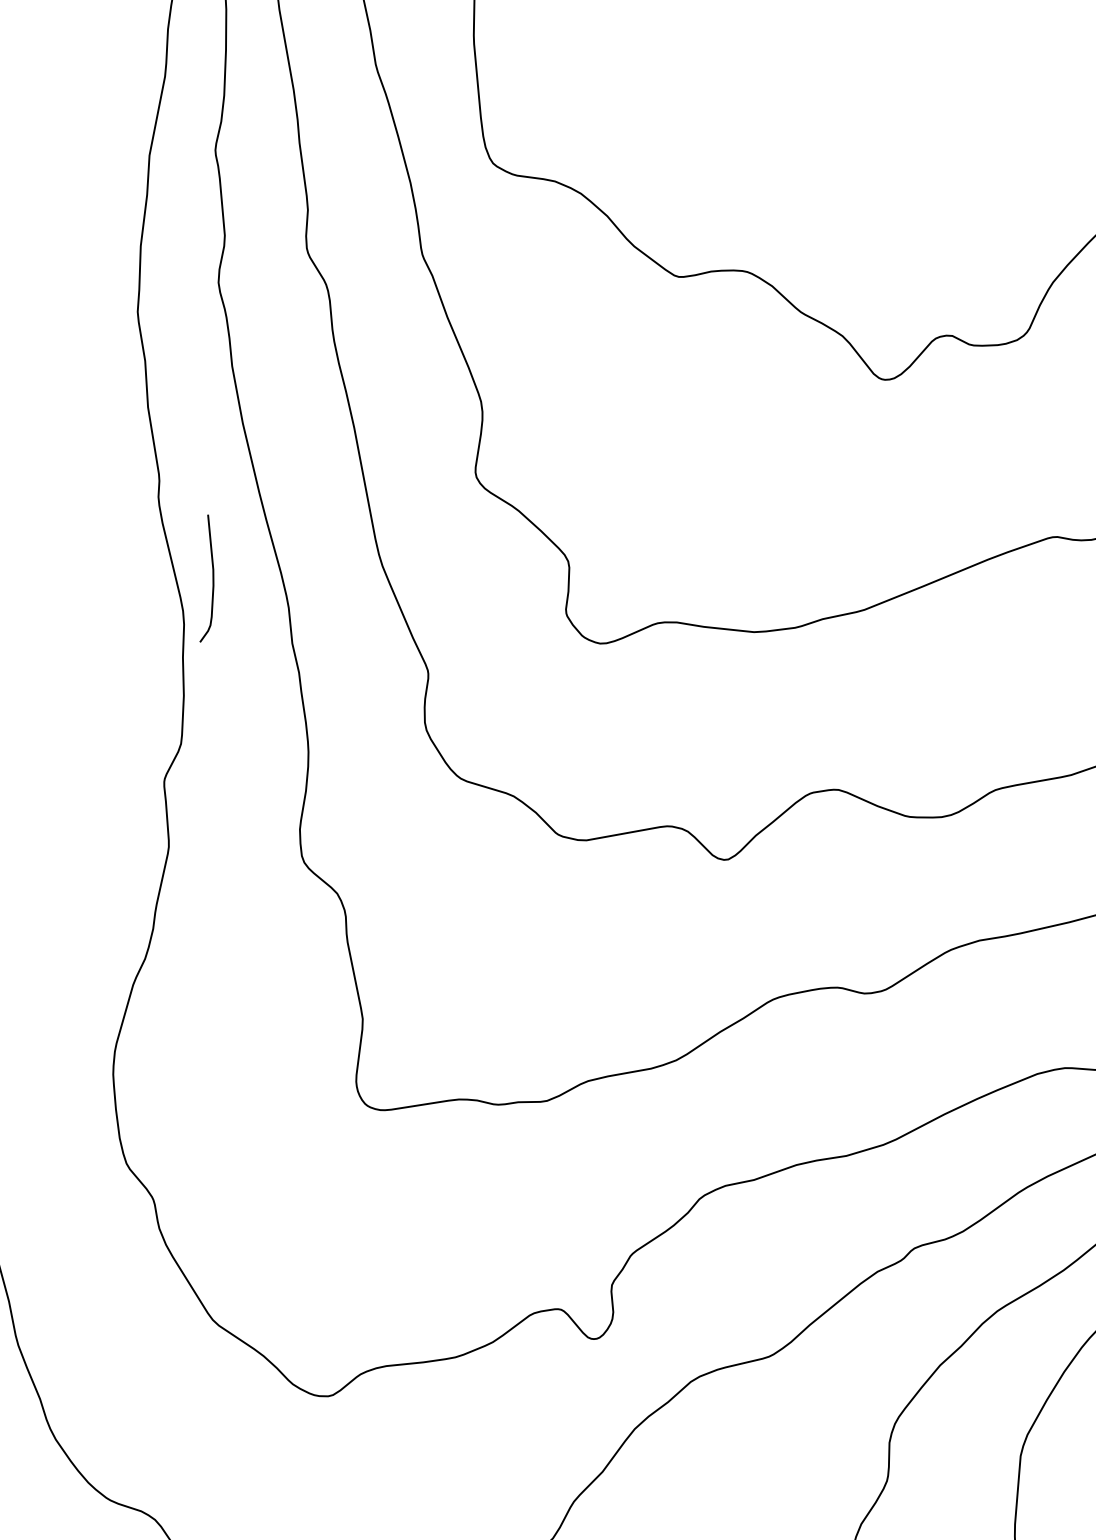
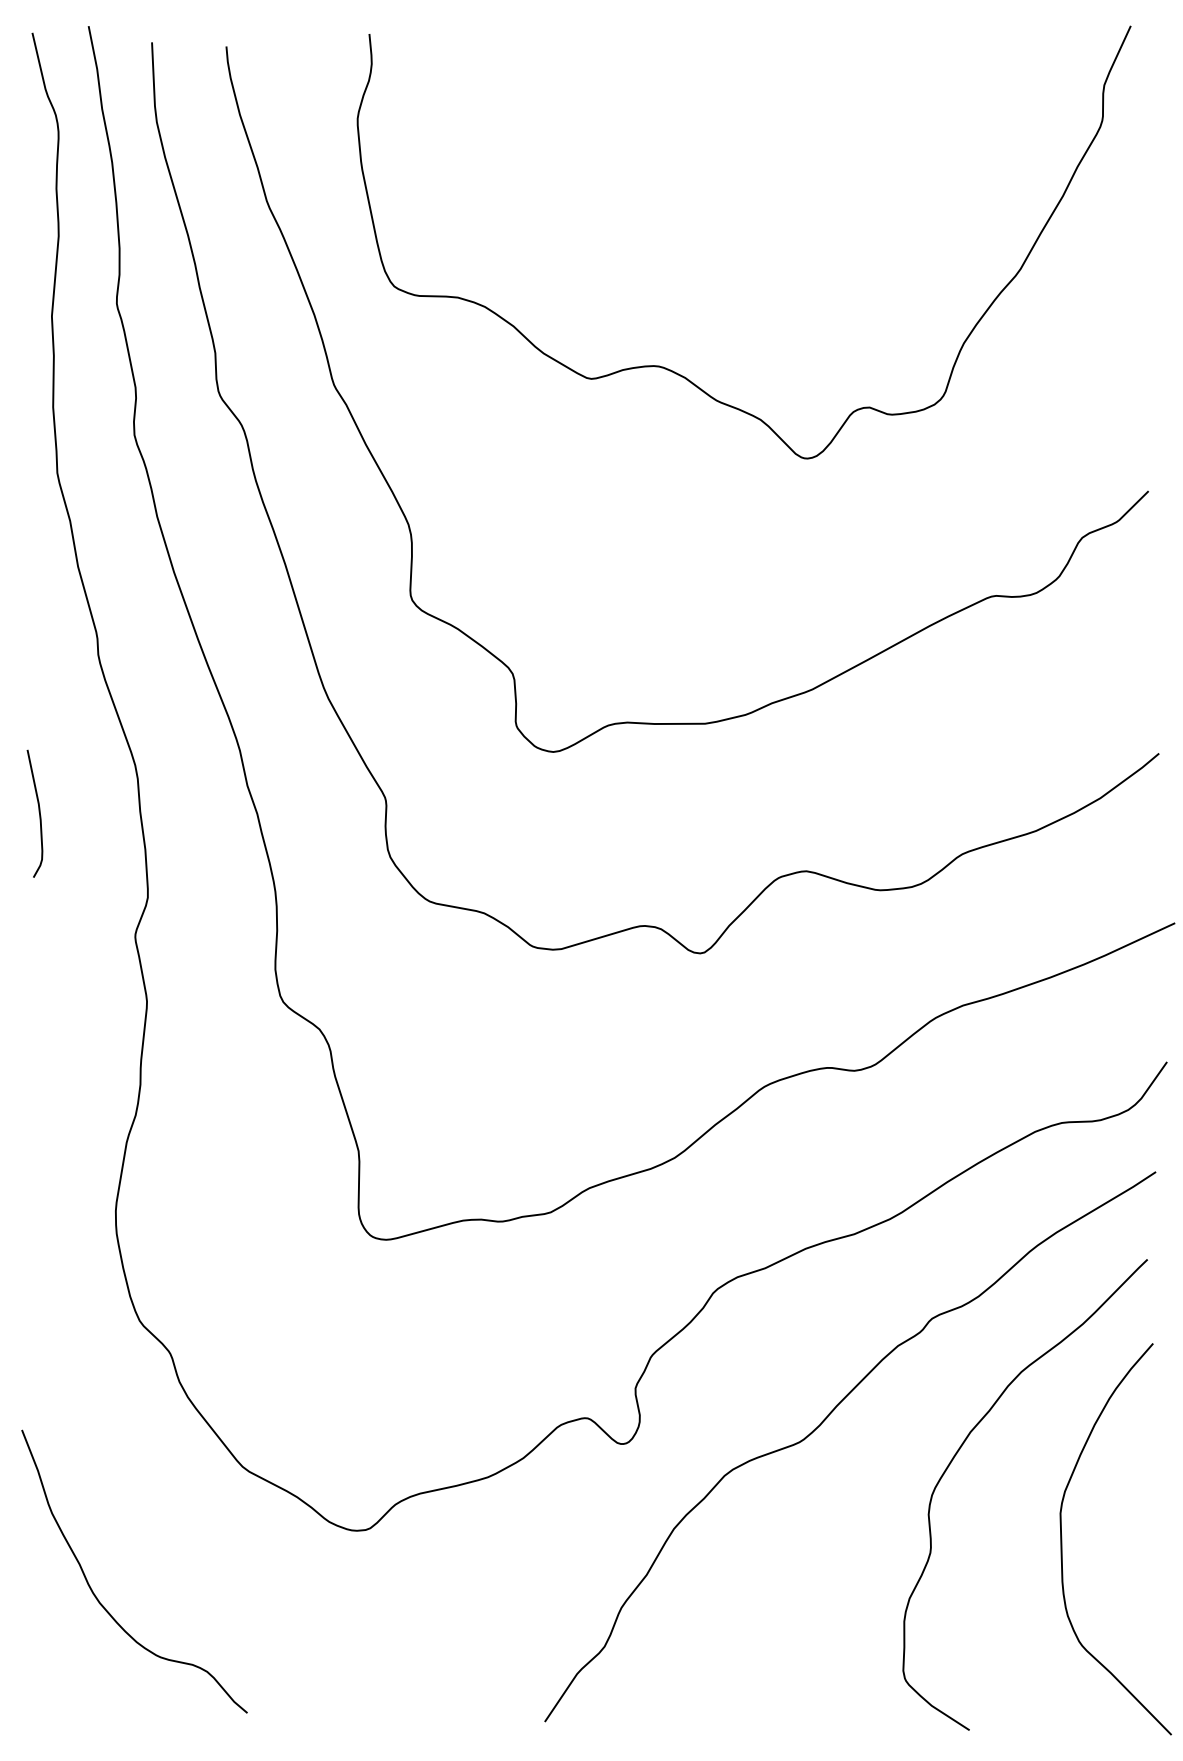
curve: (212, 578) -> (38, 812), moved

